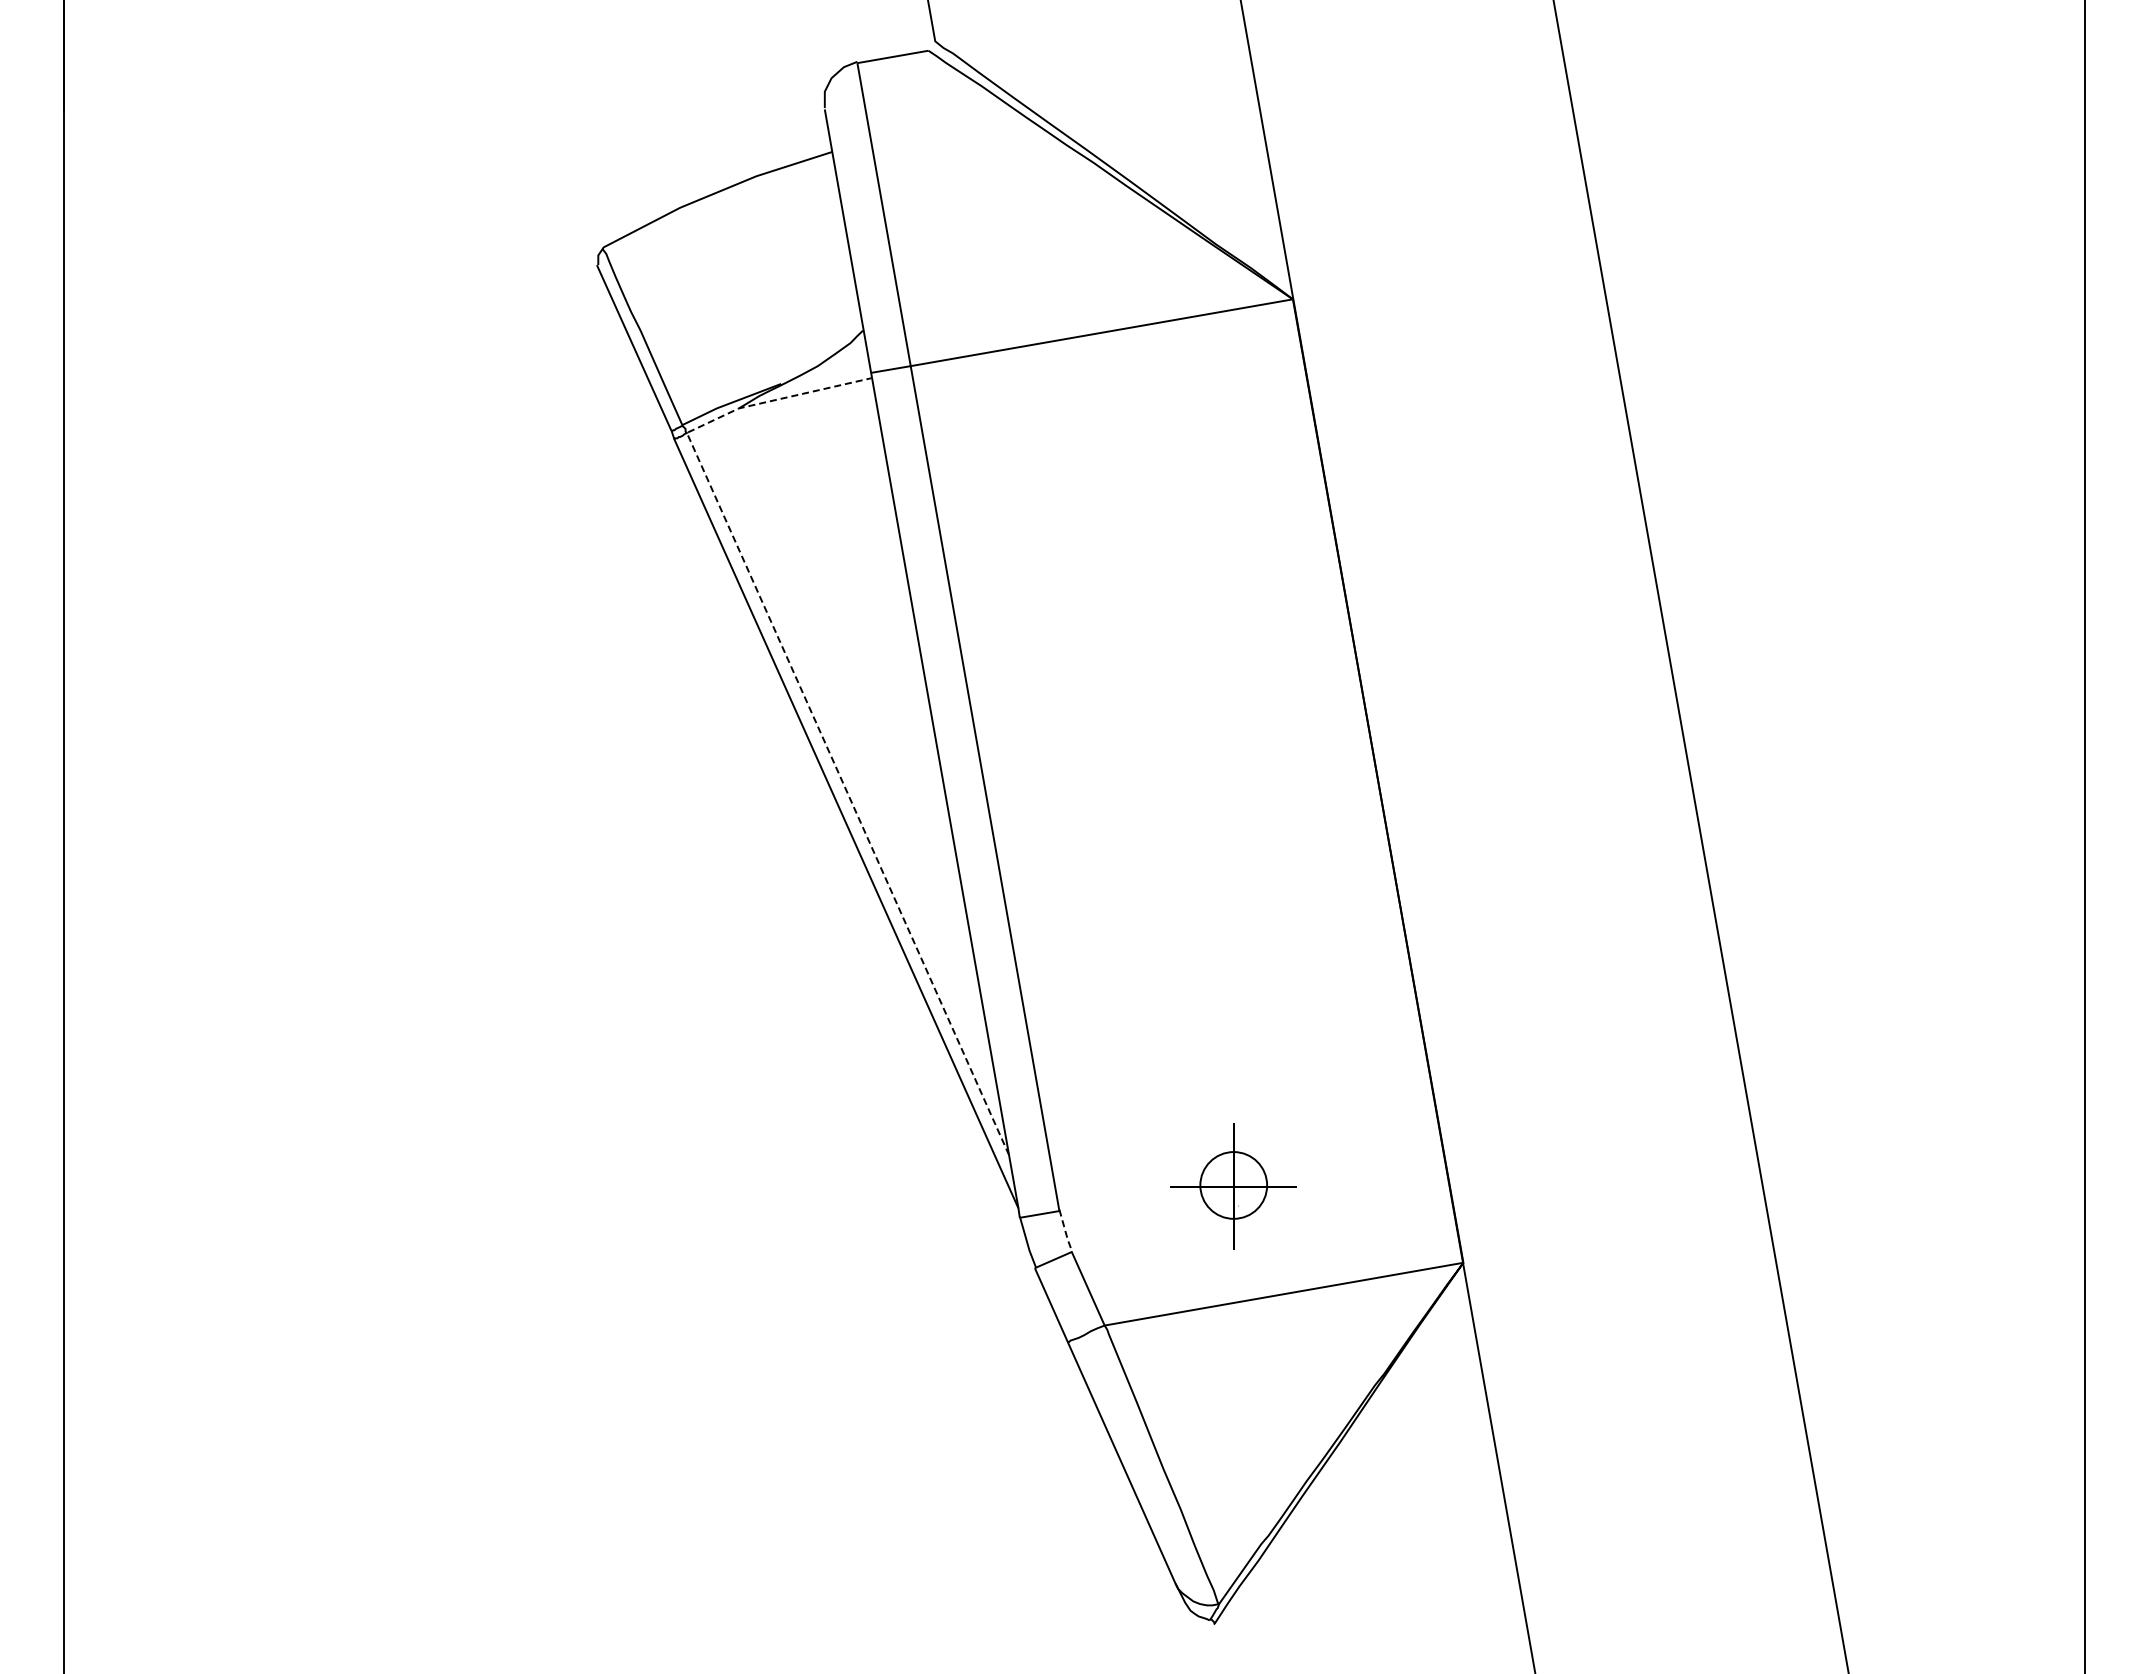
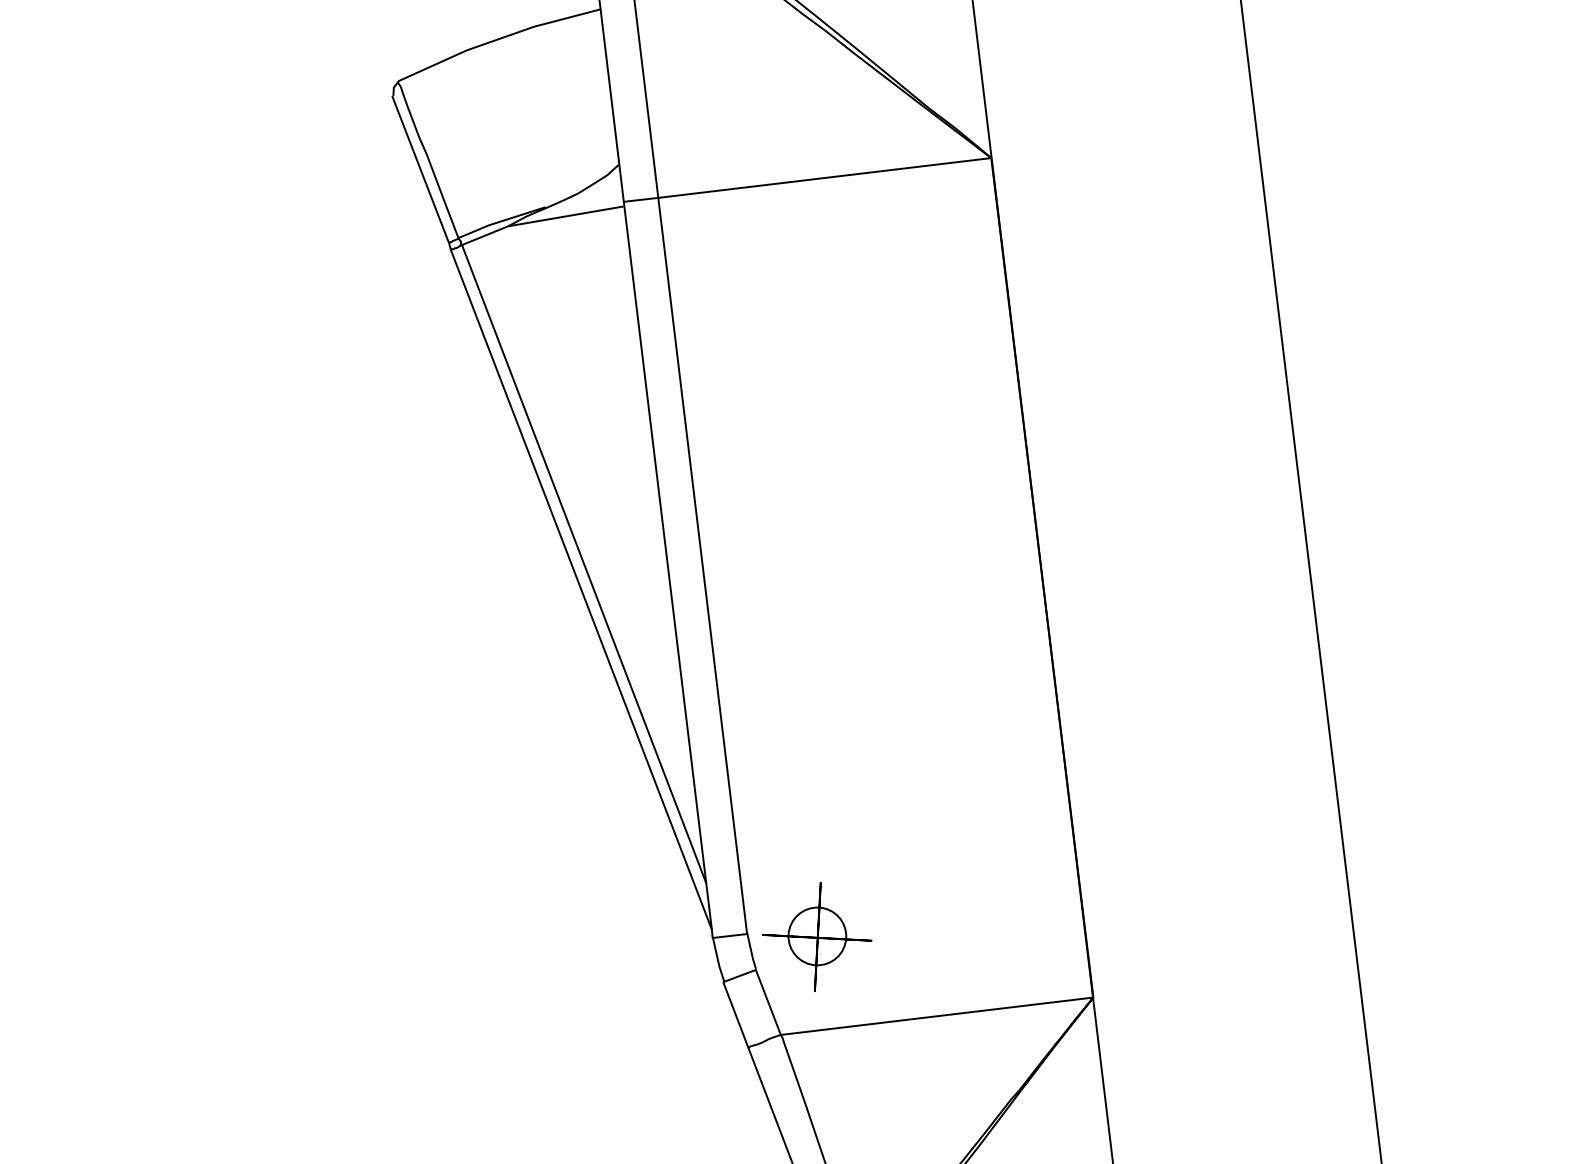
line: (807, 704) -> (553, 485), dashed -> solid
part: (1233, 1186) -> (817, 937), moved
line: (1065, 1231) -> (751, 951), dashed -> solid

